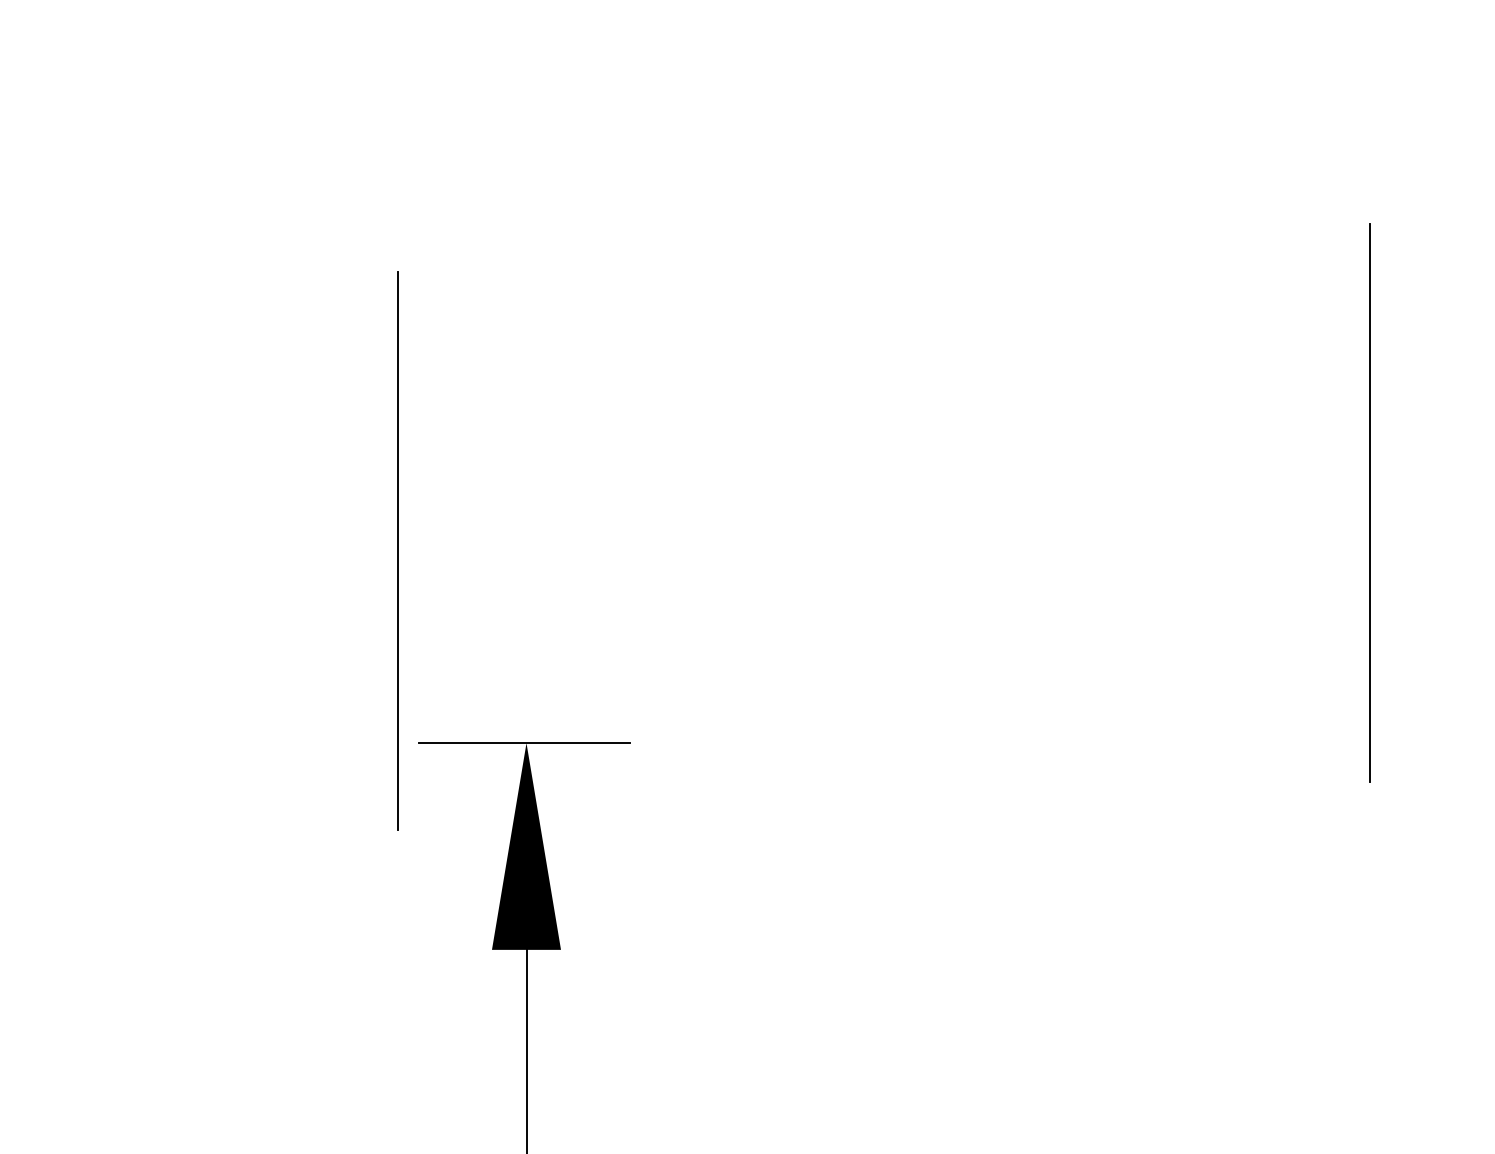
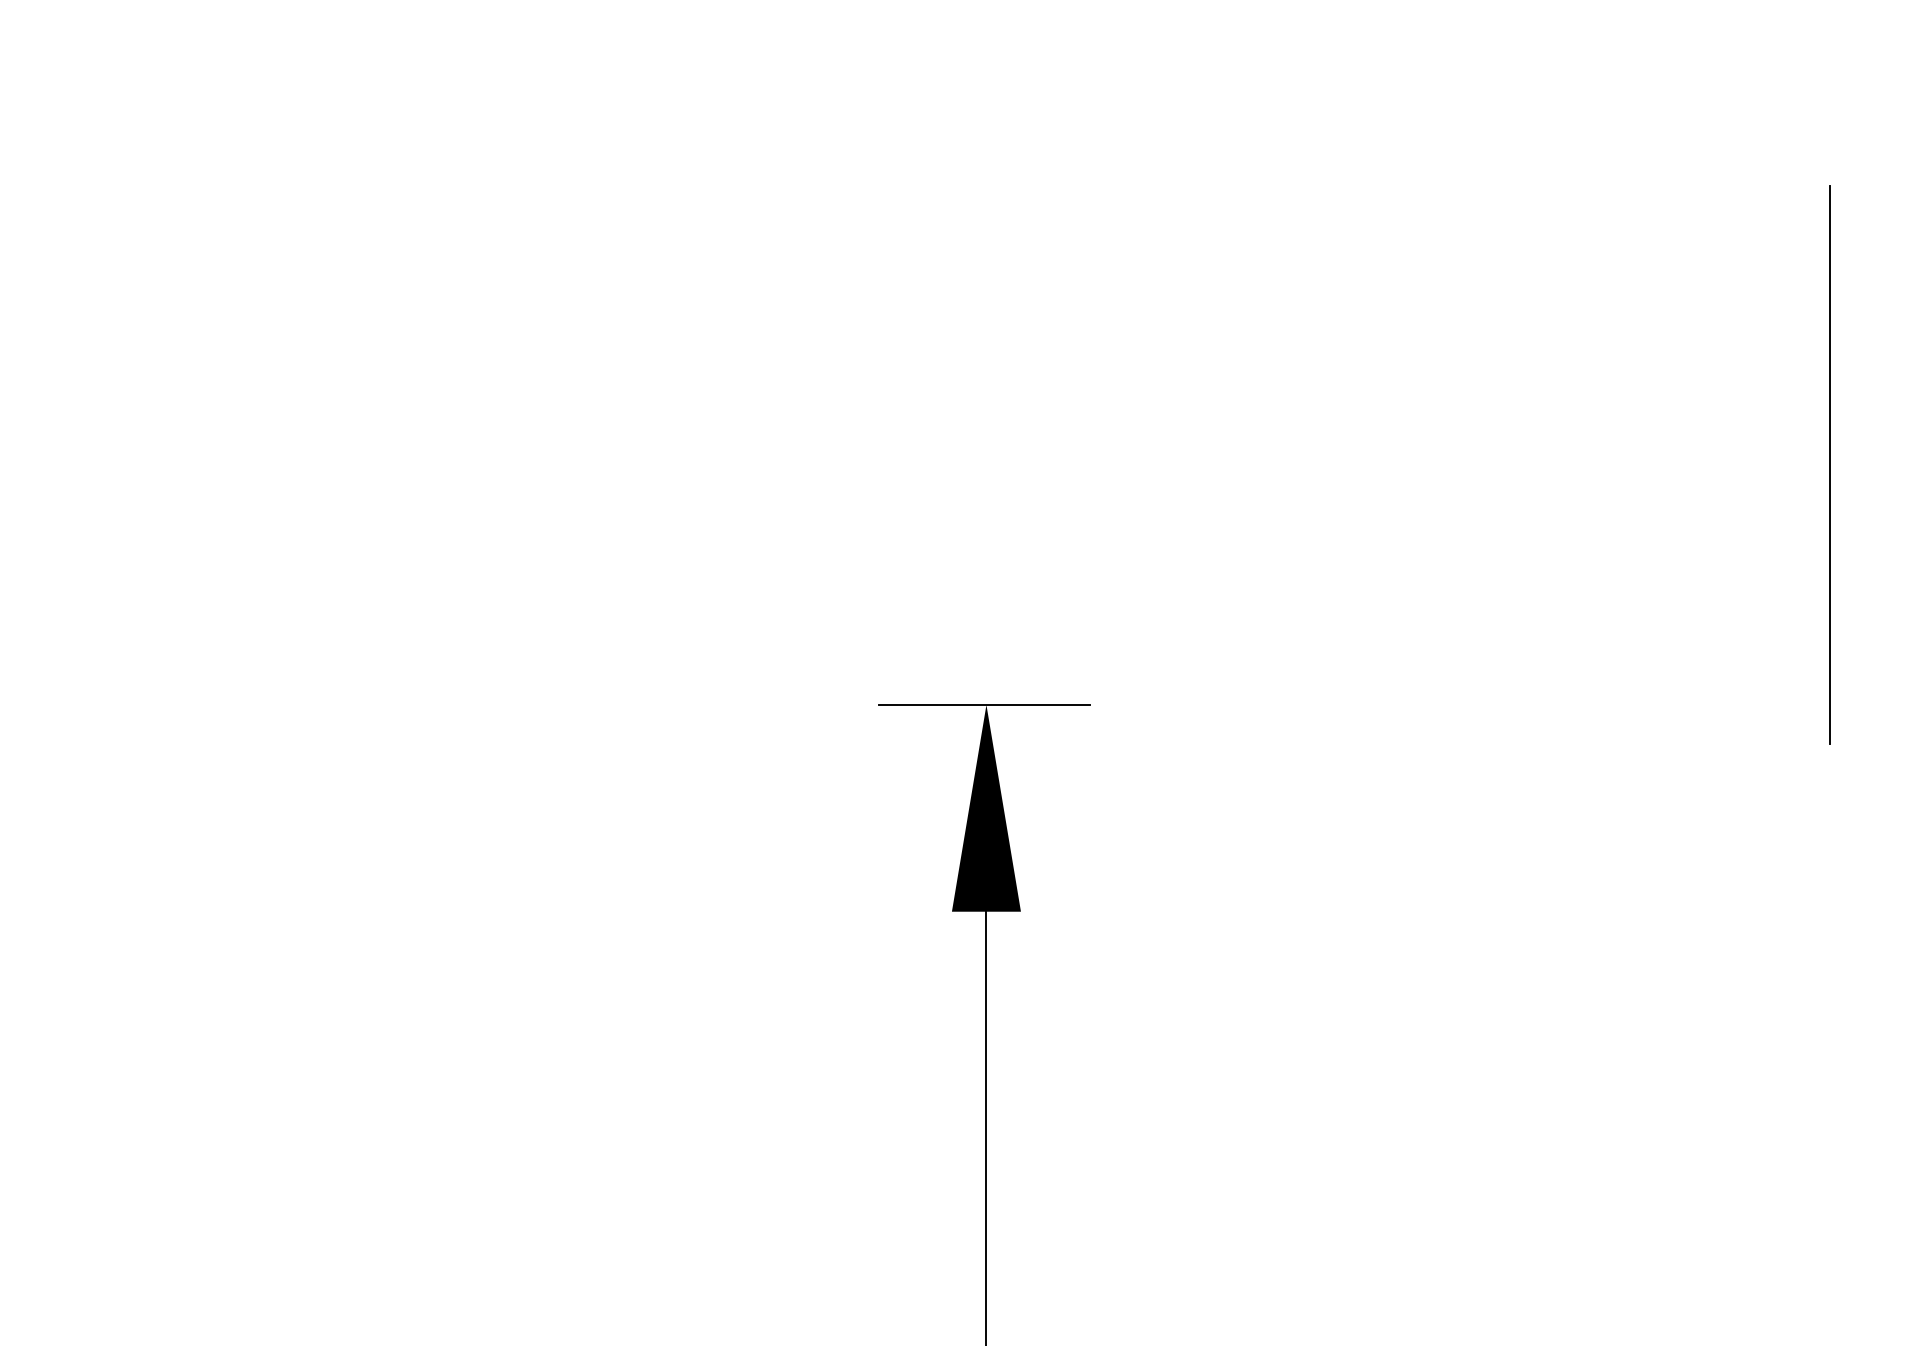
line: (397, 550) -> (857, 512), removed

